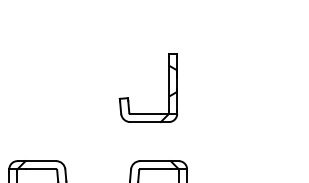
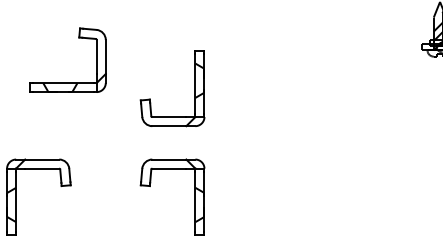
part: (168, 88) -> (194, 88), moved
part: (63, 91) -> (67, 82), added

